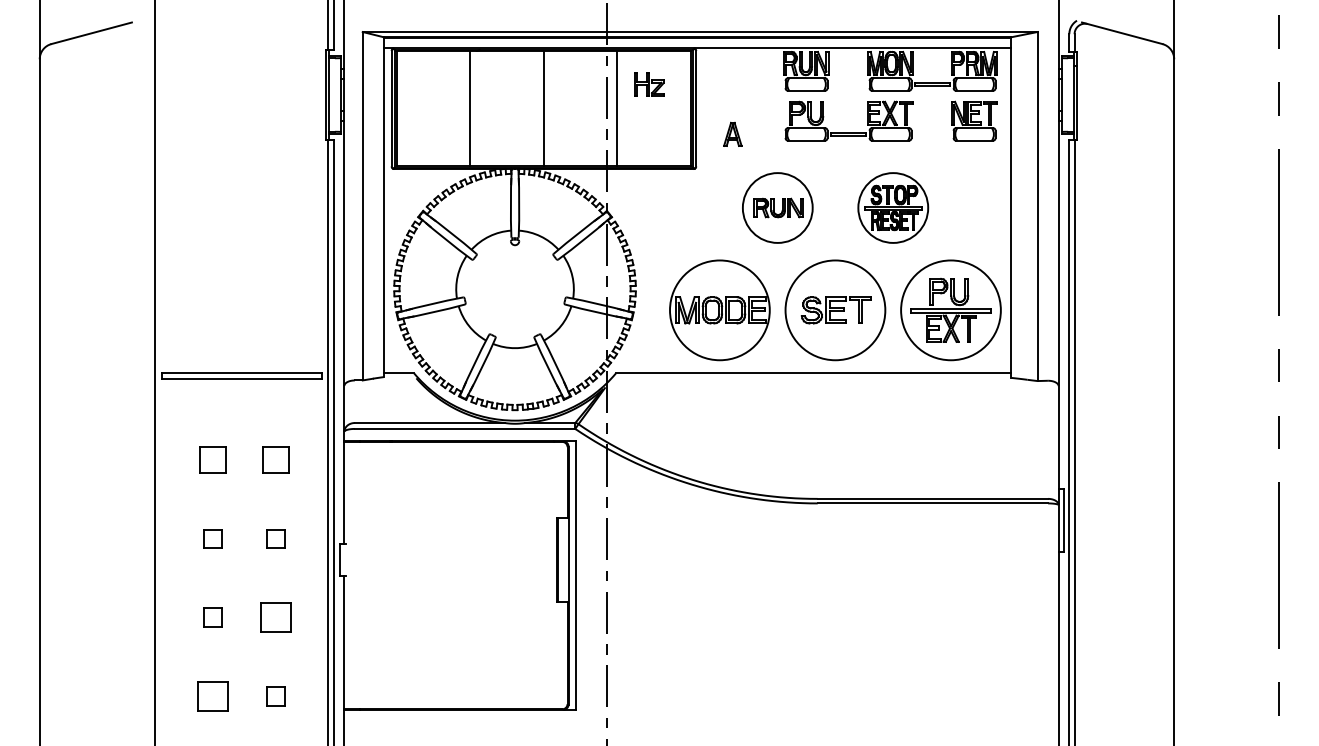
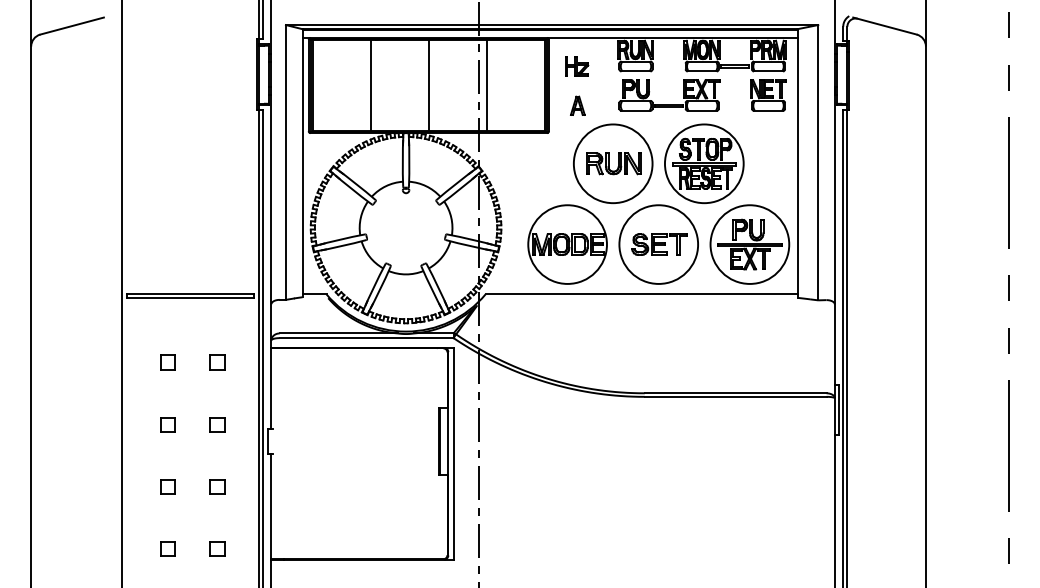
part: (649, 84) -> (577, 66), moved
part: (778, 207) -> (613, 163), size x1.43
part: (893, 207) -> (704, 163), size x1.43
part: (212, 459) -> (167, 362), size x0.71
part: (275, 459) -> (217, 362), size x0.71
part: (275, 617) -> (217, 486), size x0.62
part: (212, 695) -> (167, 548), size x0.62

